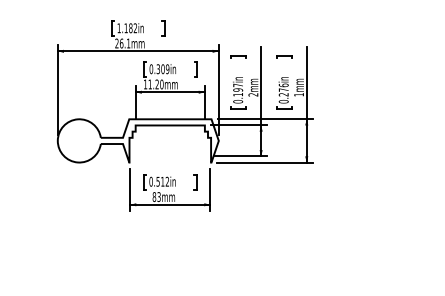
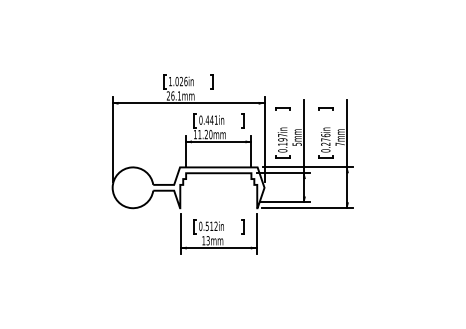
text: (130, 28) -> (181, 81), 1.182in -> 1.026in
text: (162, 68) -> (211, 119), 0.309in -> 0.441in
text: (252, 93) -> (296, 143), 2mm -> 5mm
text: (298, 93) -> (339, 143), 1mm -> 7mm
text: (154, 196) -> (203, 240), 83mm -> 13mm

